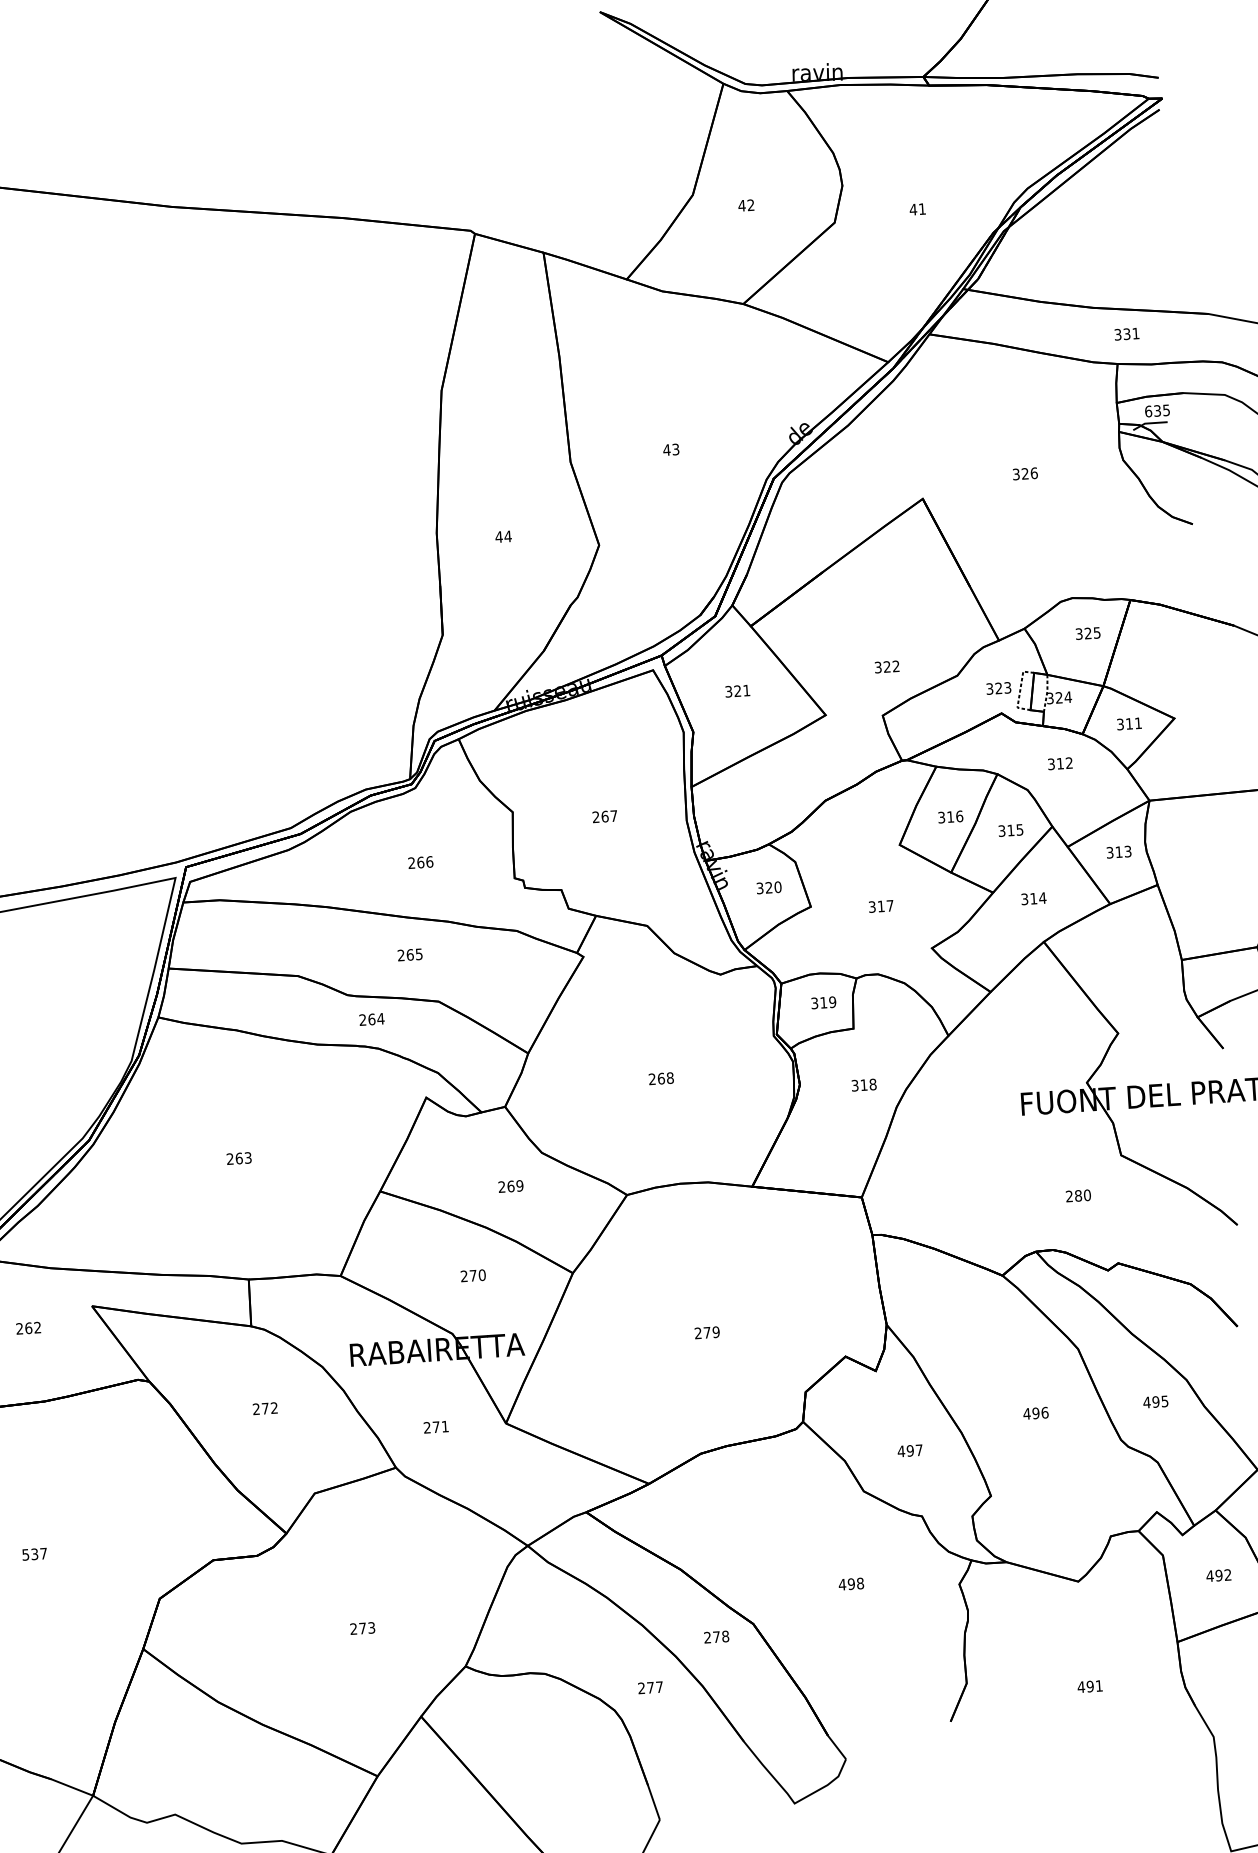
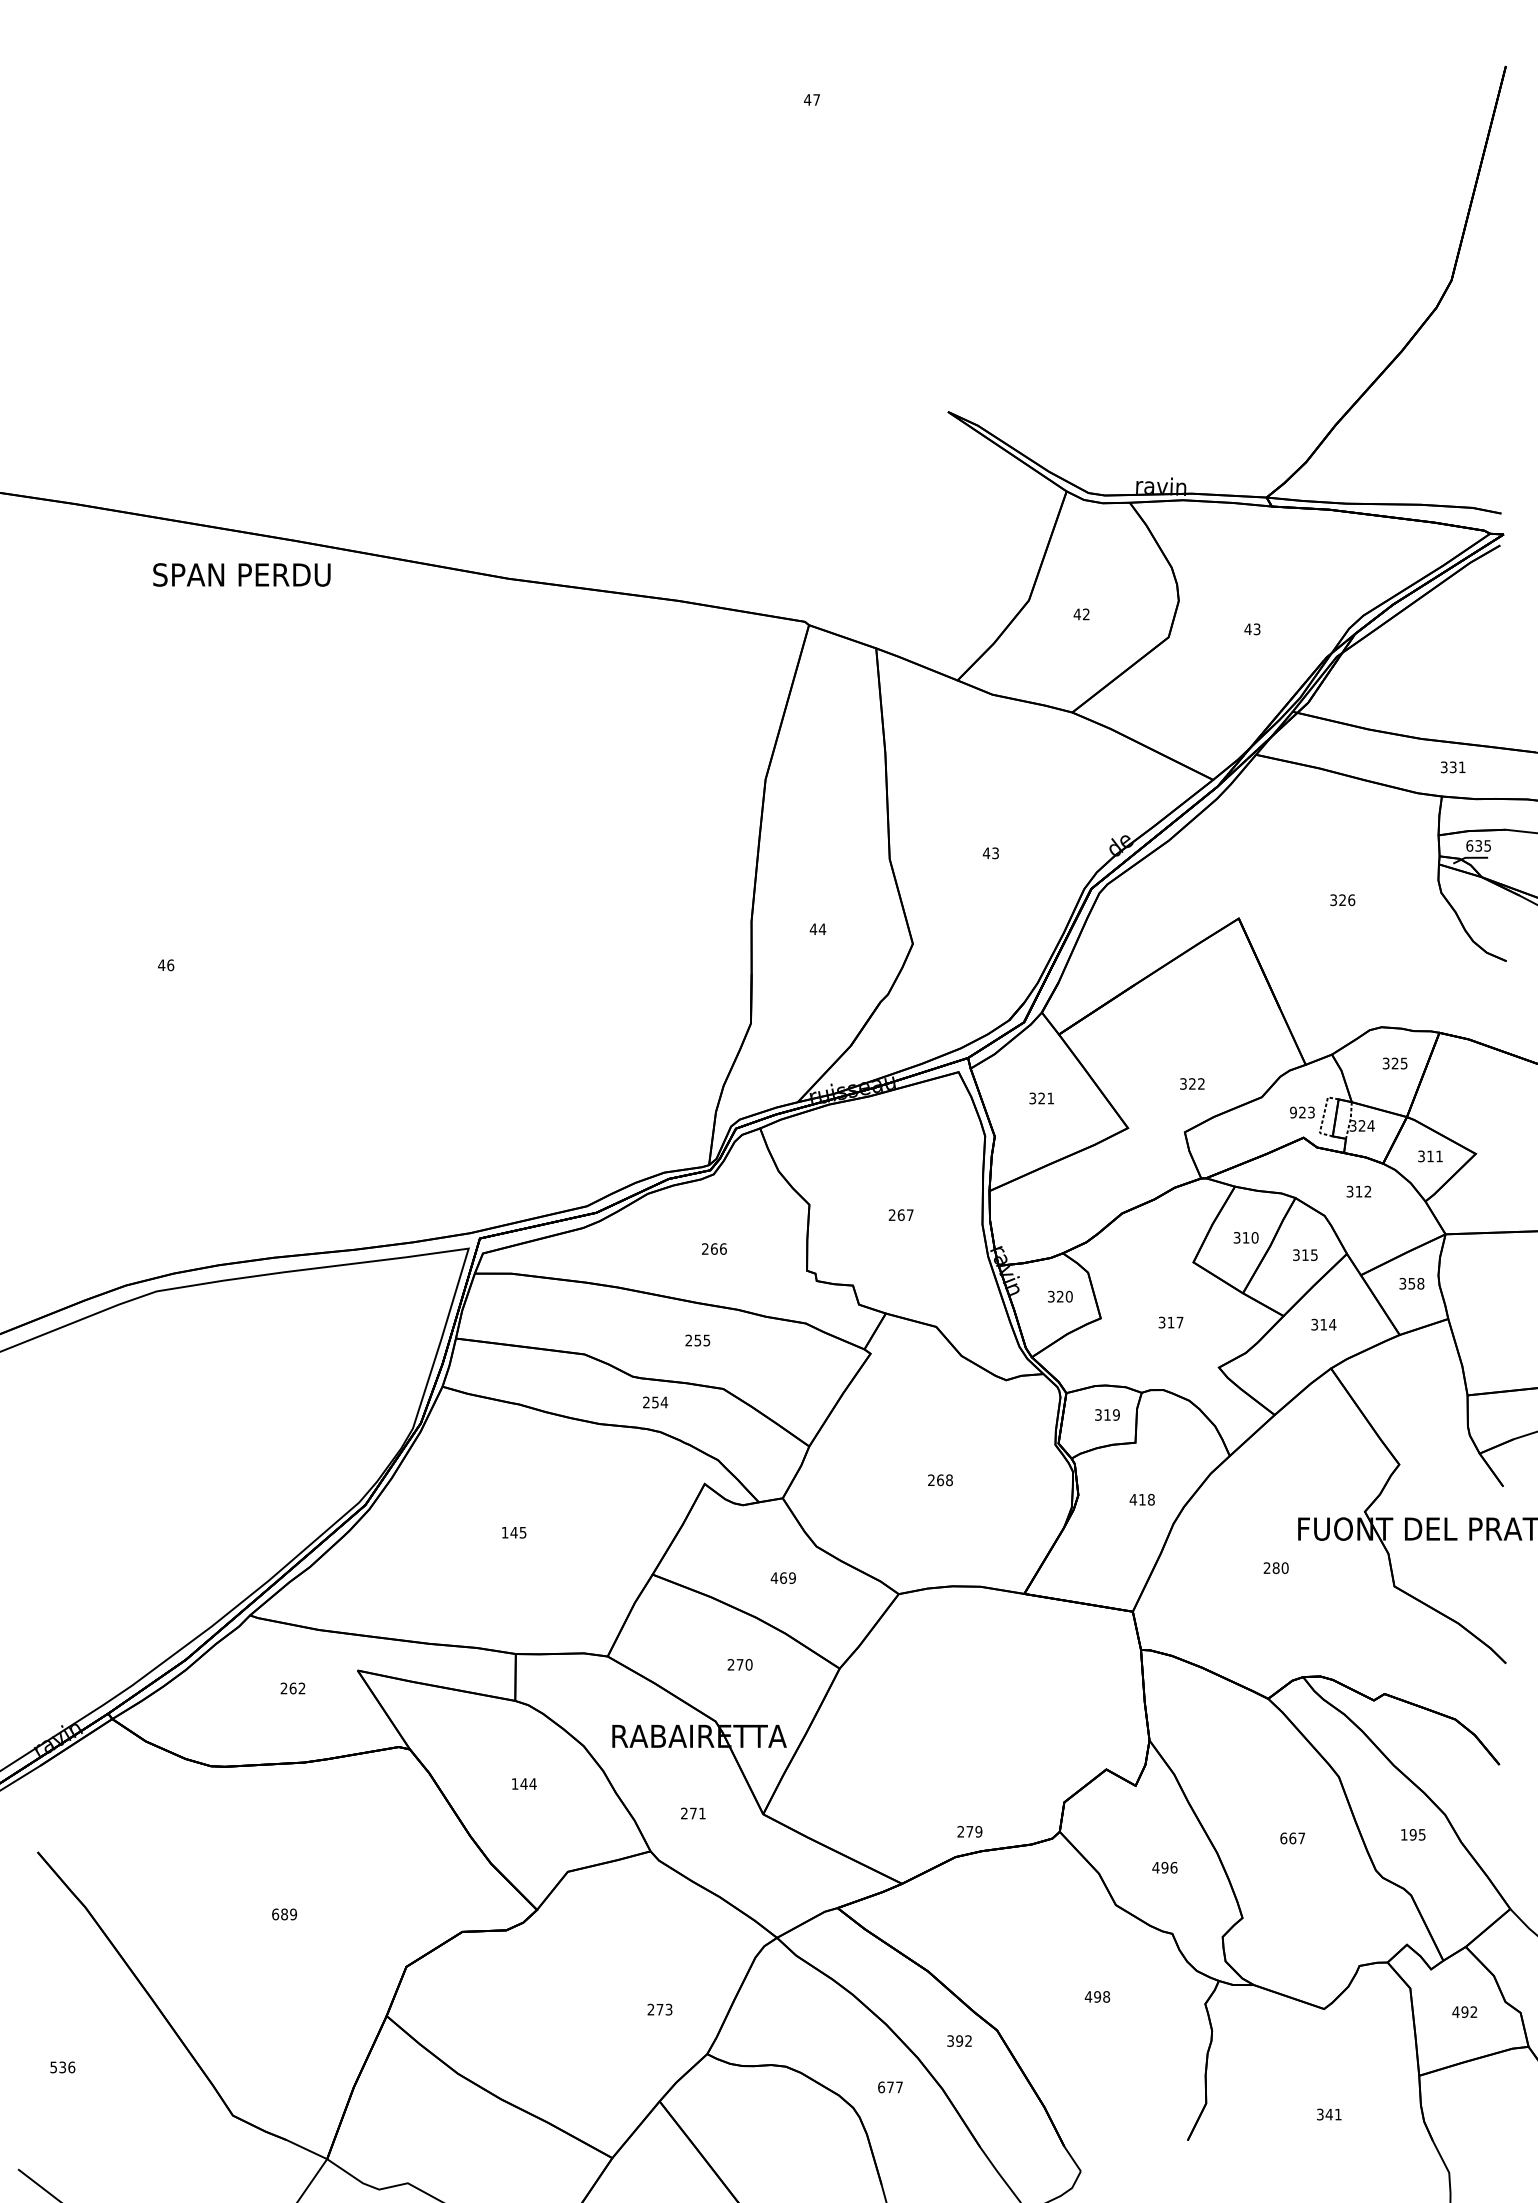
text: (921, 209) -> (1256, 629), 41 -> 43
text: (989, 688) -> (1293, 1112), 323 -> 923
text: (959, 816) -> (1254, 1237), 316 -> 310
text: (1123, 851) -> (1416, 1283), 313 -> 358
text: (409, 954) -> (697, 1340), 265 -> 255
text: (371, 1019) -> (655, 1402), 264 -> 254
text: (855, 1085) -> (1133, 1499), 318 -> 418
text: (238, 1158) -> (513, 1532), 263 -> 145
text: (501, 1186) -> (774, 1577), 269 -> 469
text: (1077, 1195) -> (1275, 1567), moved
text: (706, 1332) -> (969, 1831), moved
text: (1146, 1402) -> (1403, 1834), 495 -> 195
text: (264, 1408) -> (523, 1783), 272 -> 144
text: (1035, 1413) -> (1292, 1838), 496 -> 667
text: (918, 1450) -> (1173, 1867), 497 -> 496
text: (34, 1554) -> (284, 1914), 537 -> 689
text: (362, 1628) -> (659, 2009), moved
text: (716, 1636) -> (959, 2040), 278 -> 392
text: (1085, 1686) -> (1324, 2114), 491 -> 341
text: (641, 1688) -> (881, 2087), 277 -> 677

